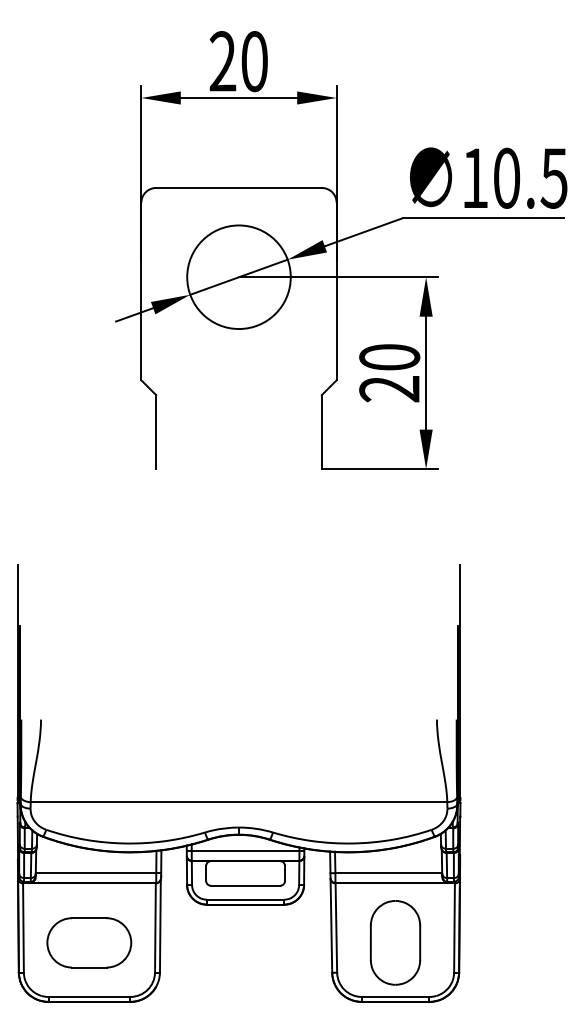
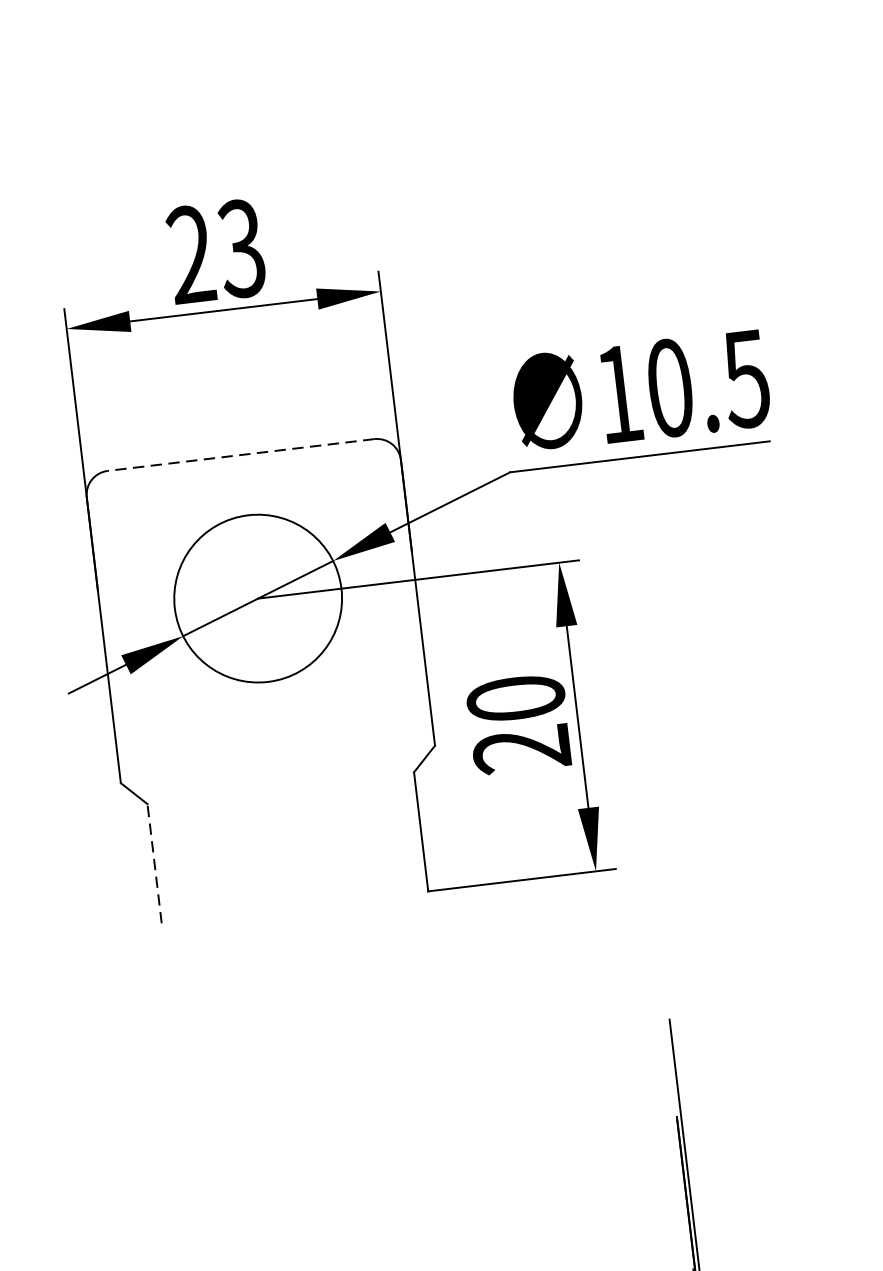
text: (253, 61) -> (240, 248), 20 -> 23
line: (239, 187) -> (241, 454), solid -> dashed
line: (156, 431) -> (155, 862), solid -> dashed

